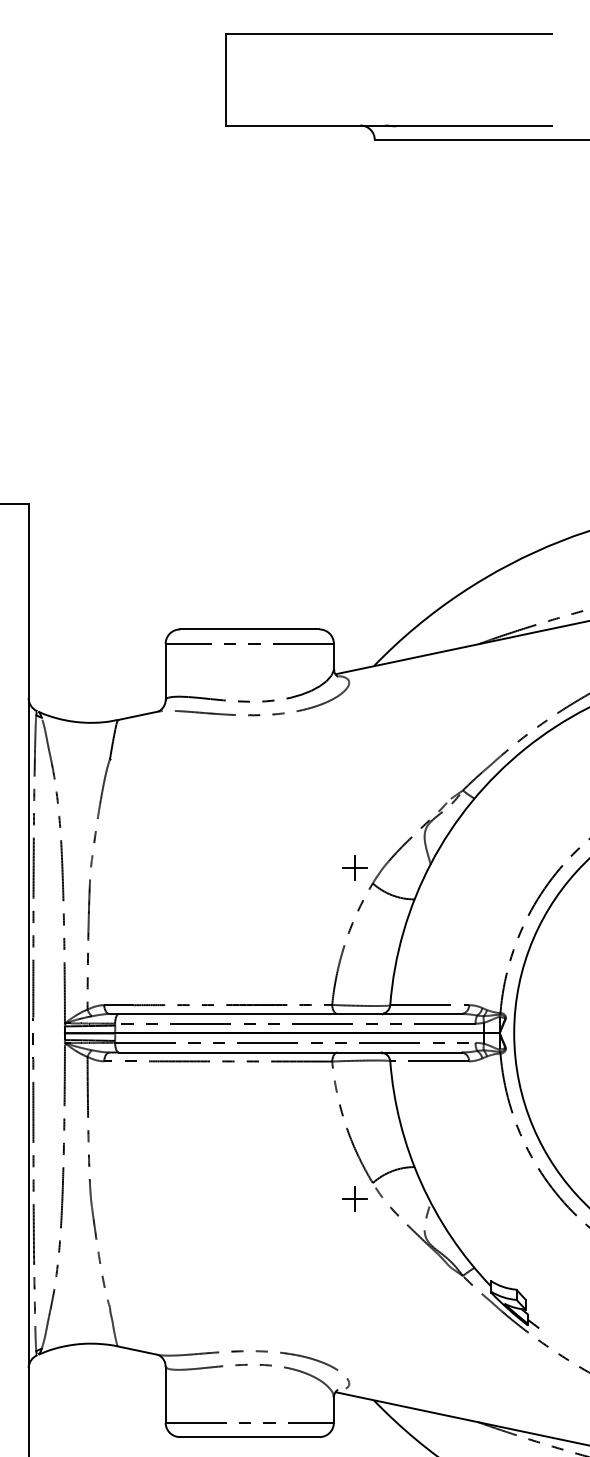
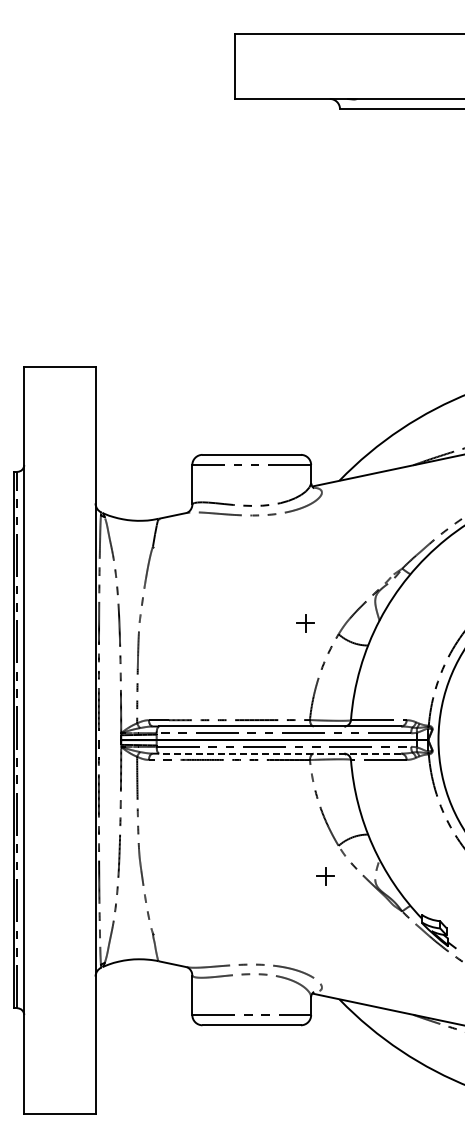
part: (354, 868) -> (305, 623), moved
line: (289, 1052) -> (279, 753), solid -> dashed
part: (354, 1199) -> (325, 876), moved

